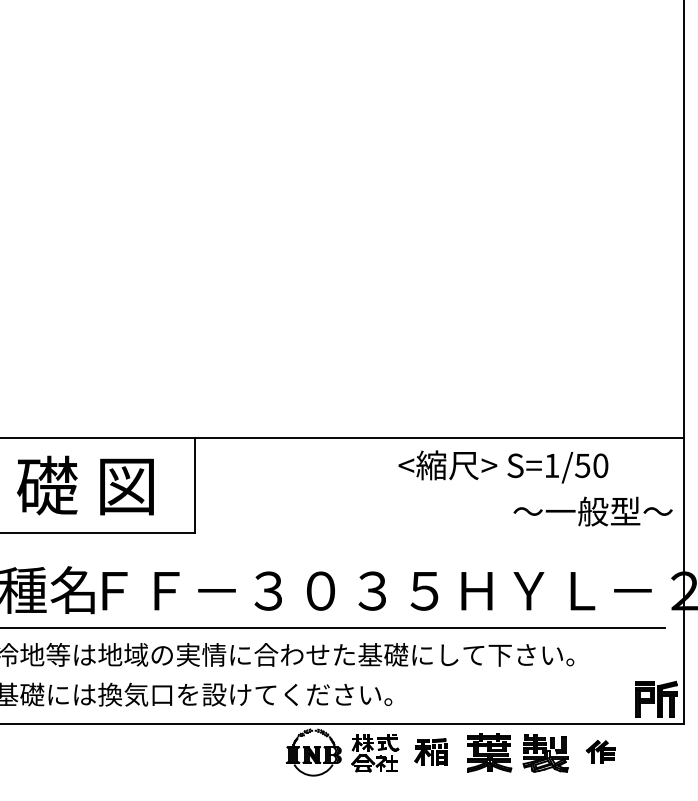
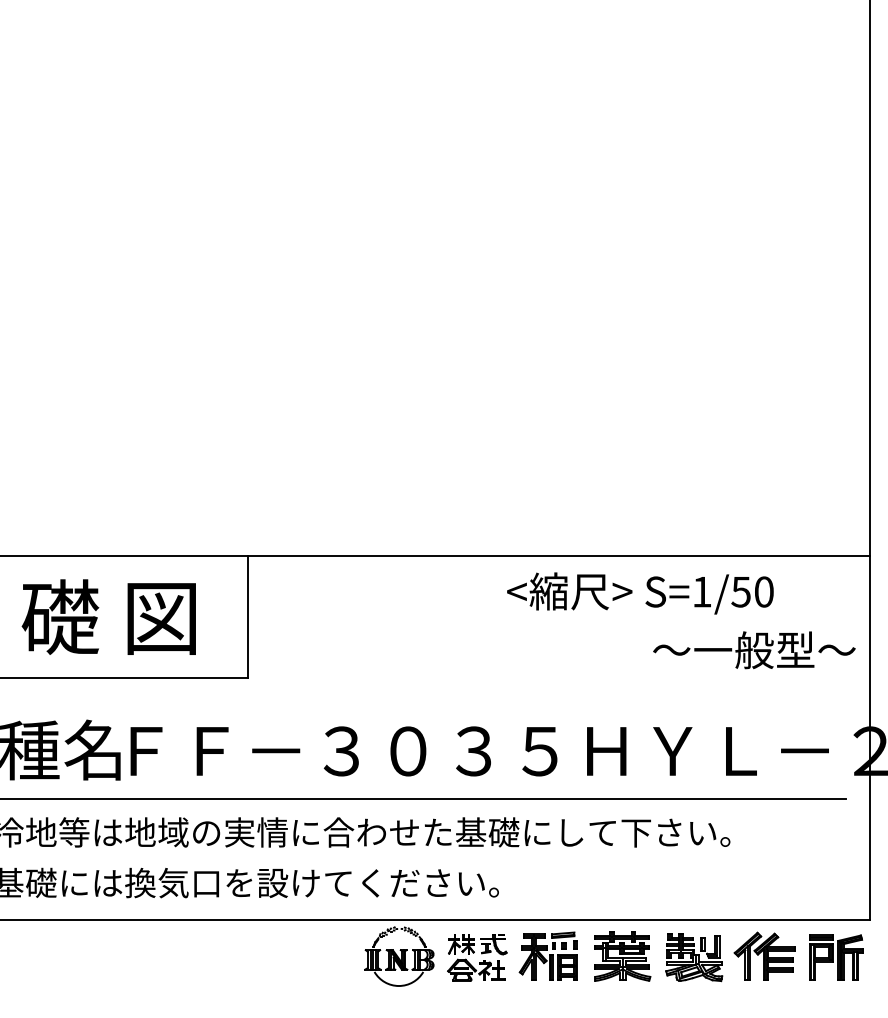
part: (656, 698) -> (836, 956), moved
part: (430, 751) -> (547, 955), size x1.43
part: (600, 751) -> (763, 955), size x1.67

